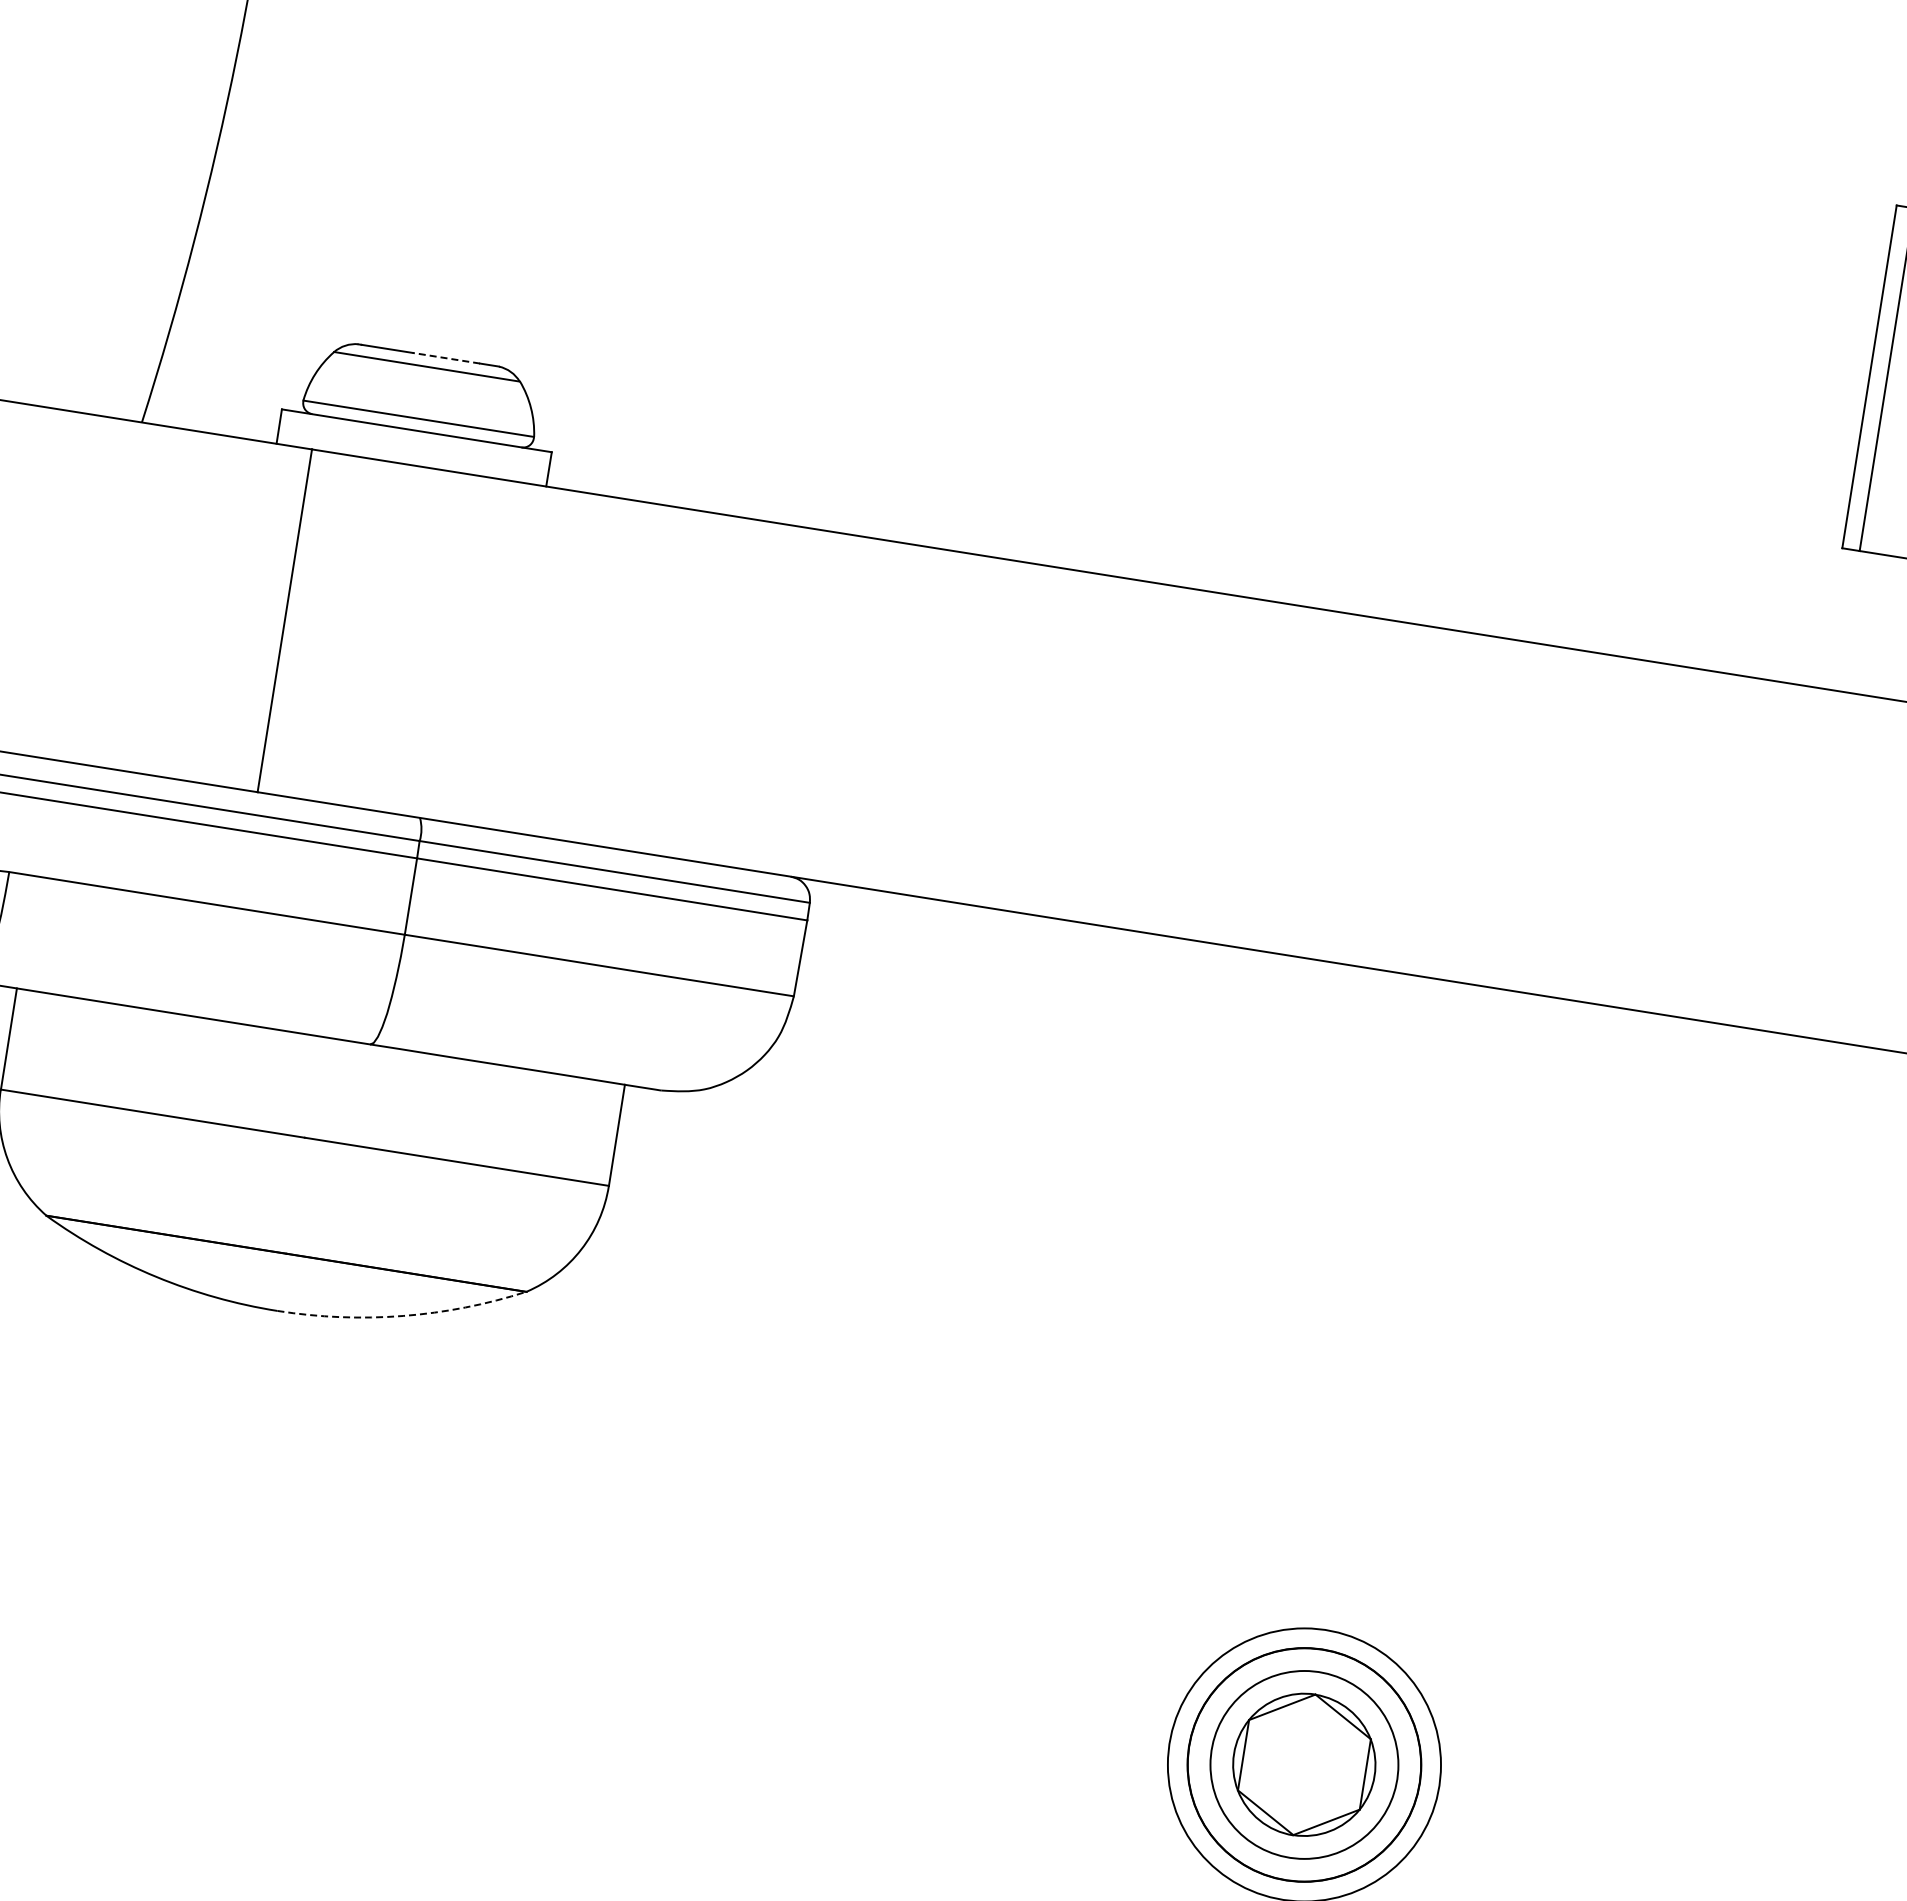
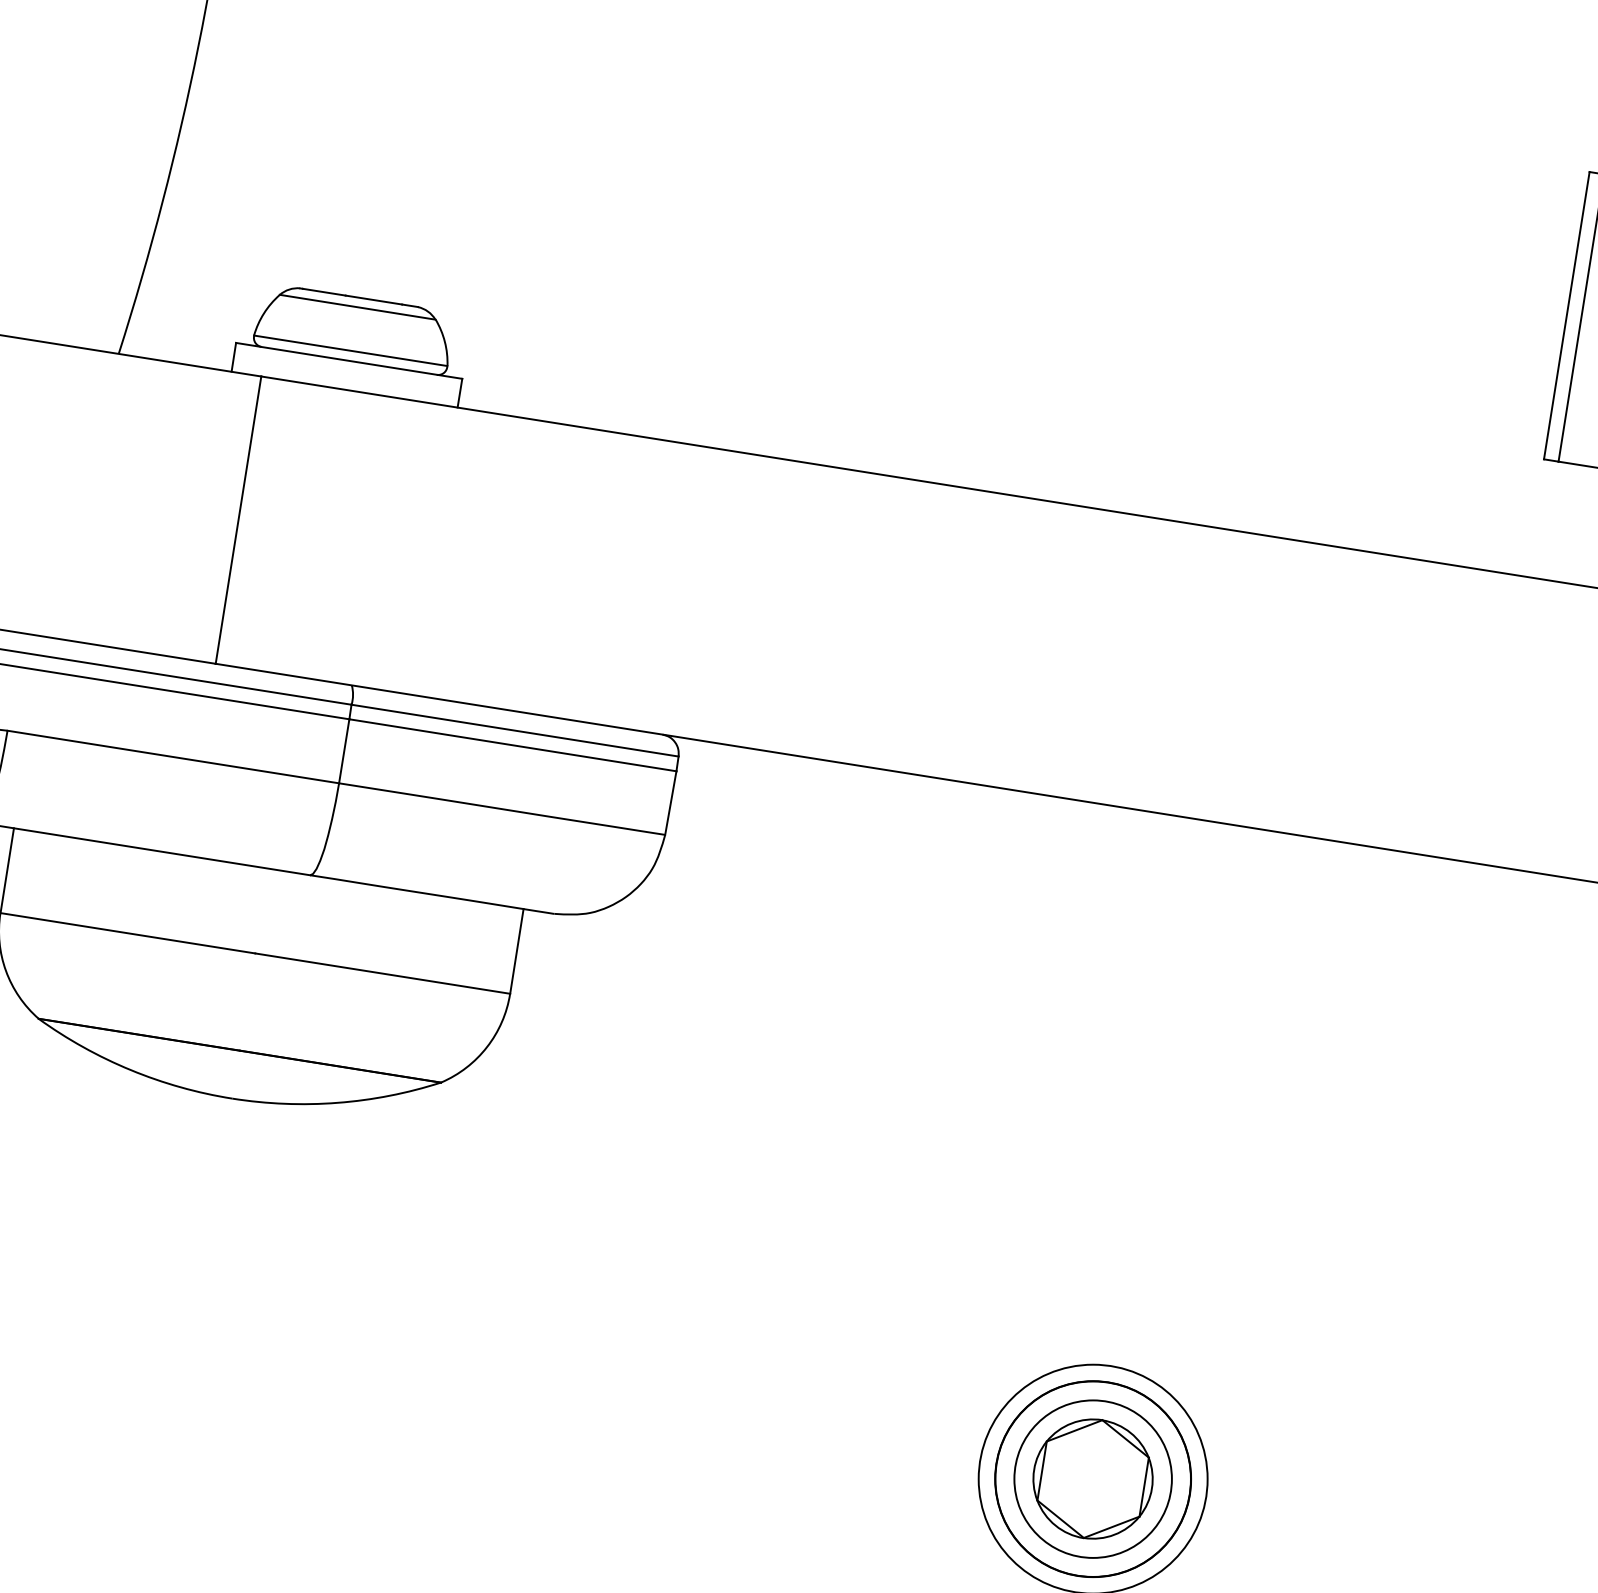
line: (445, 358) -> (373, 300), dashed -> solid
arc: (403, 1315) -> (337, 1102), dashed -> solid

